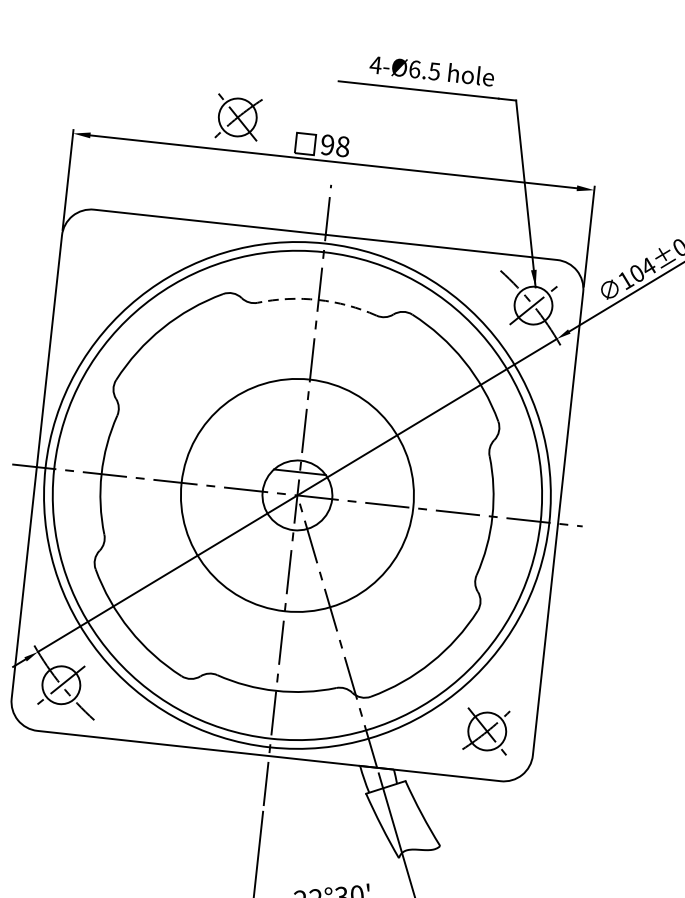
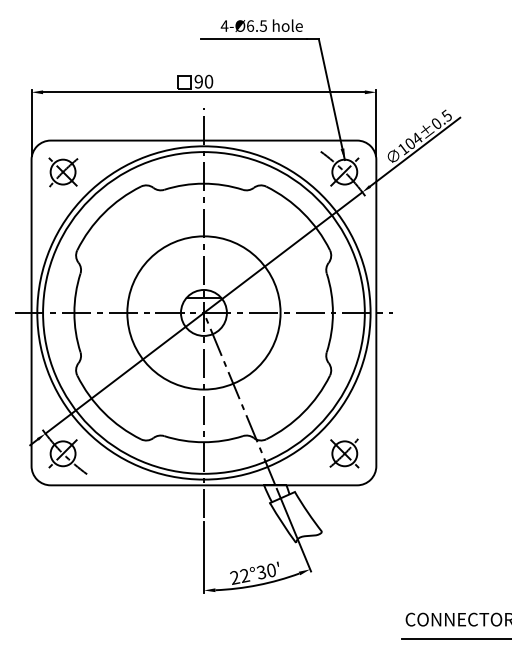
part: (238, 118) -> (63, 172), moved
text: (342, 146) -> (208, 81), 98 -> 90
arc: (318, 299) -> (203, 183), dashed -> solid

